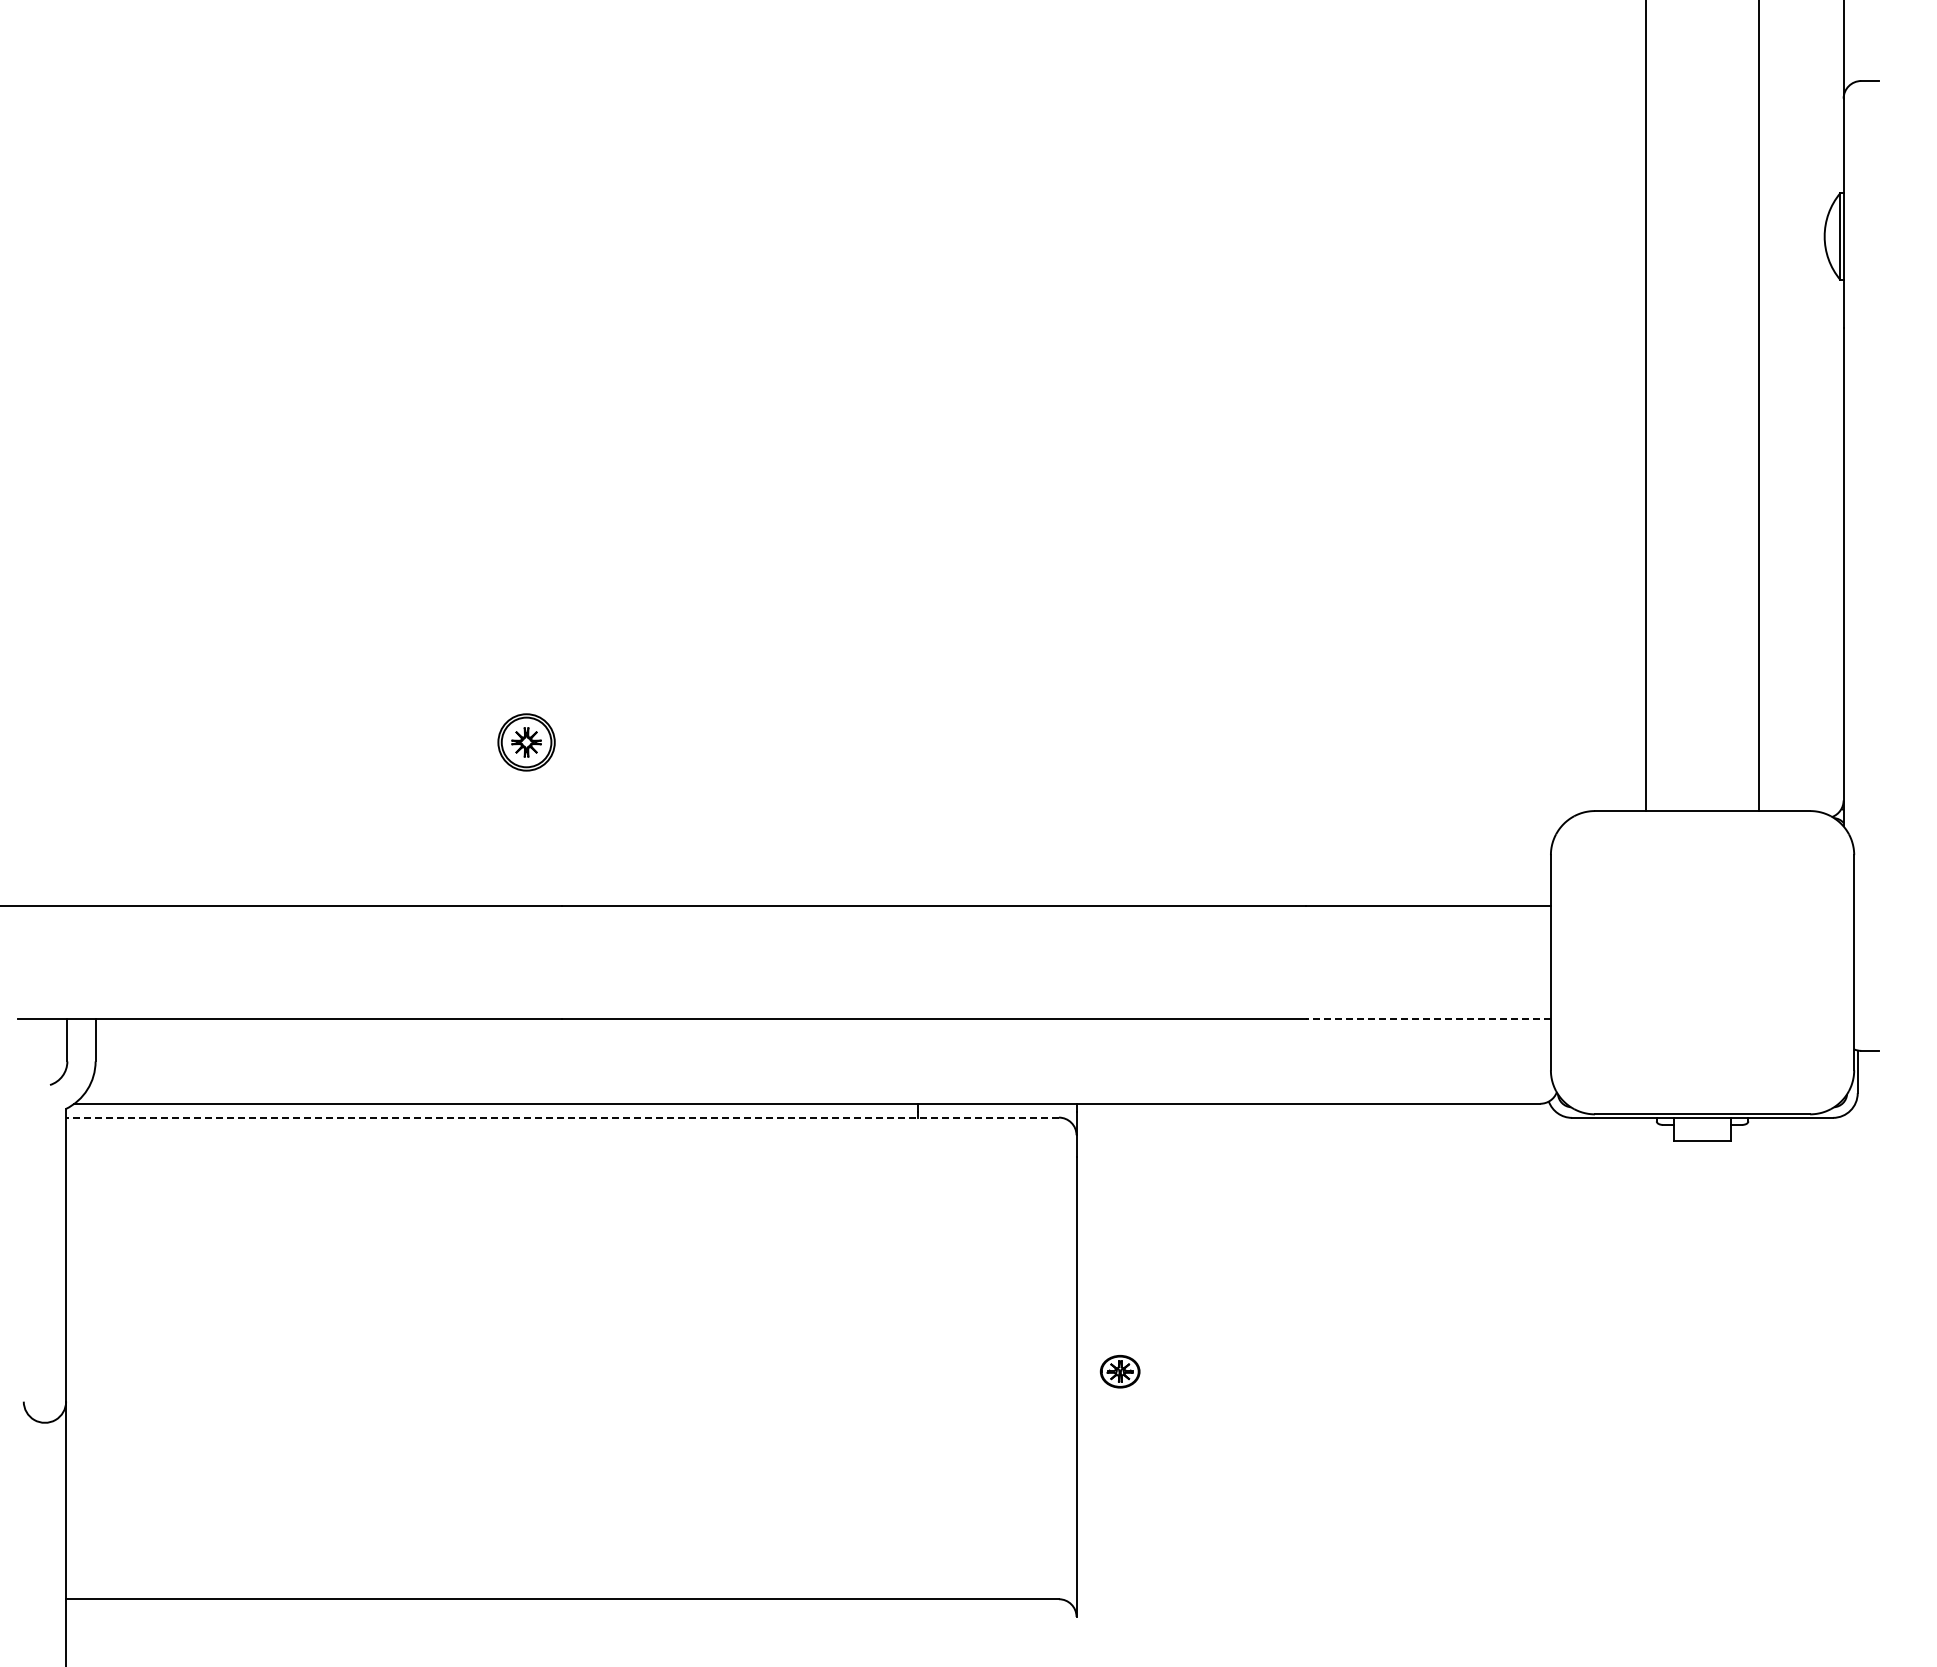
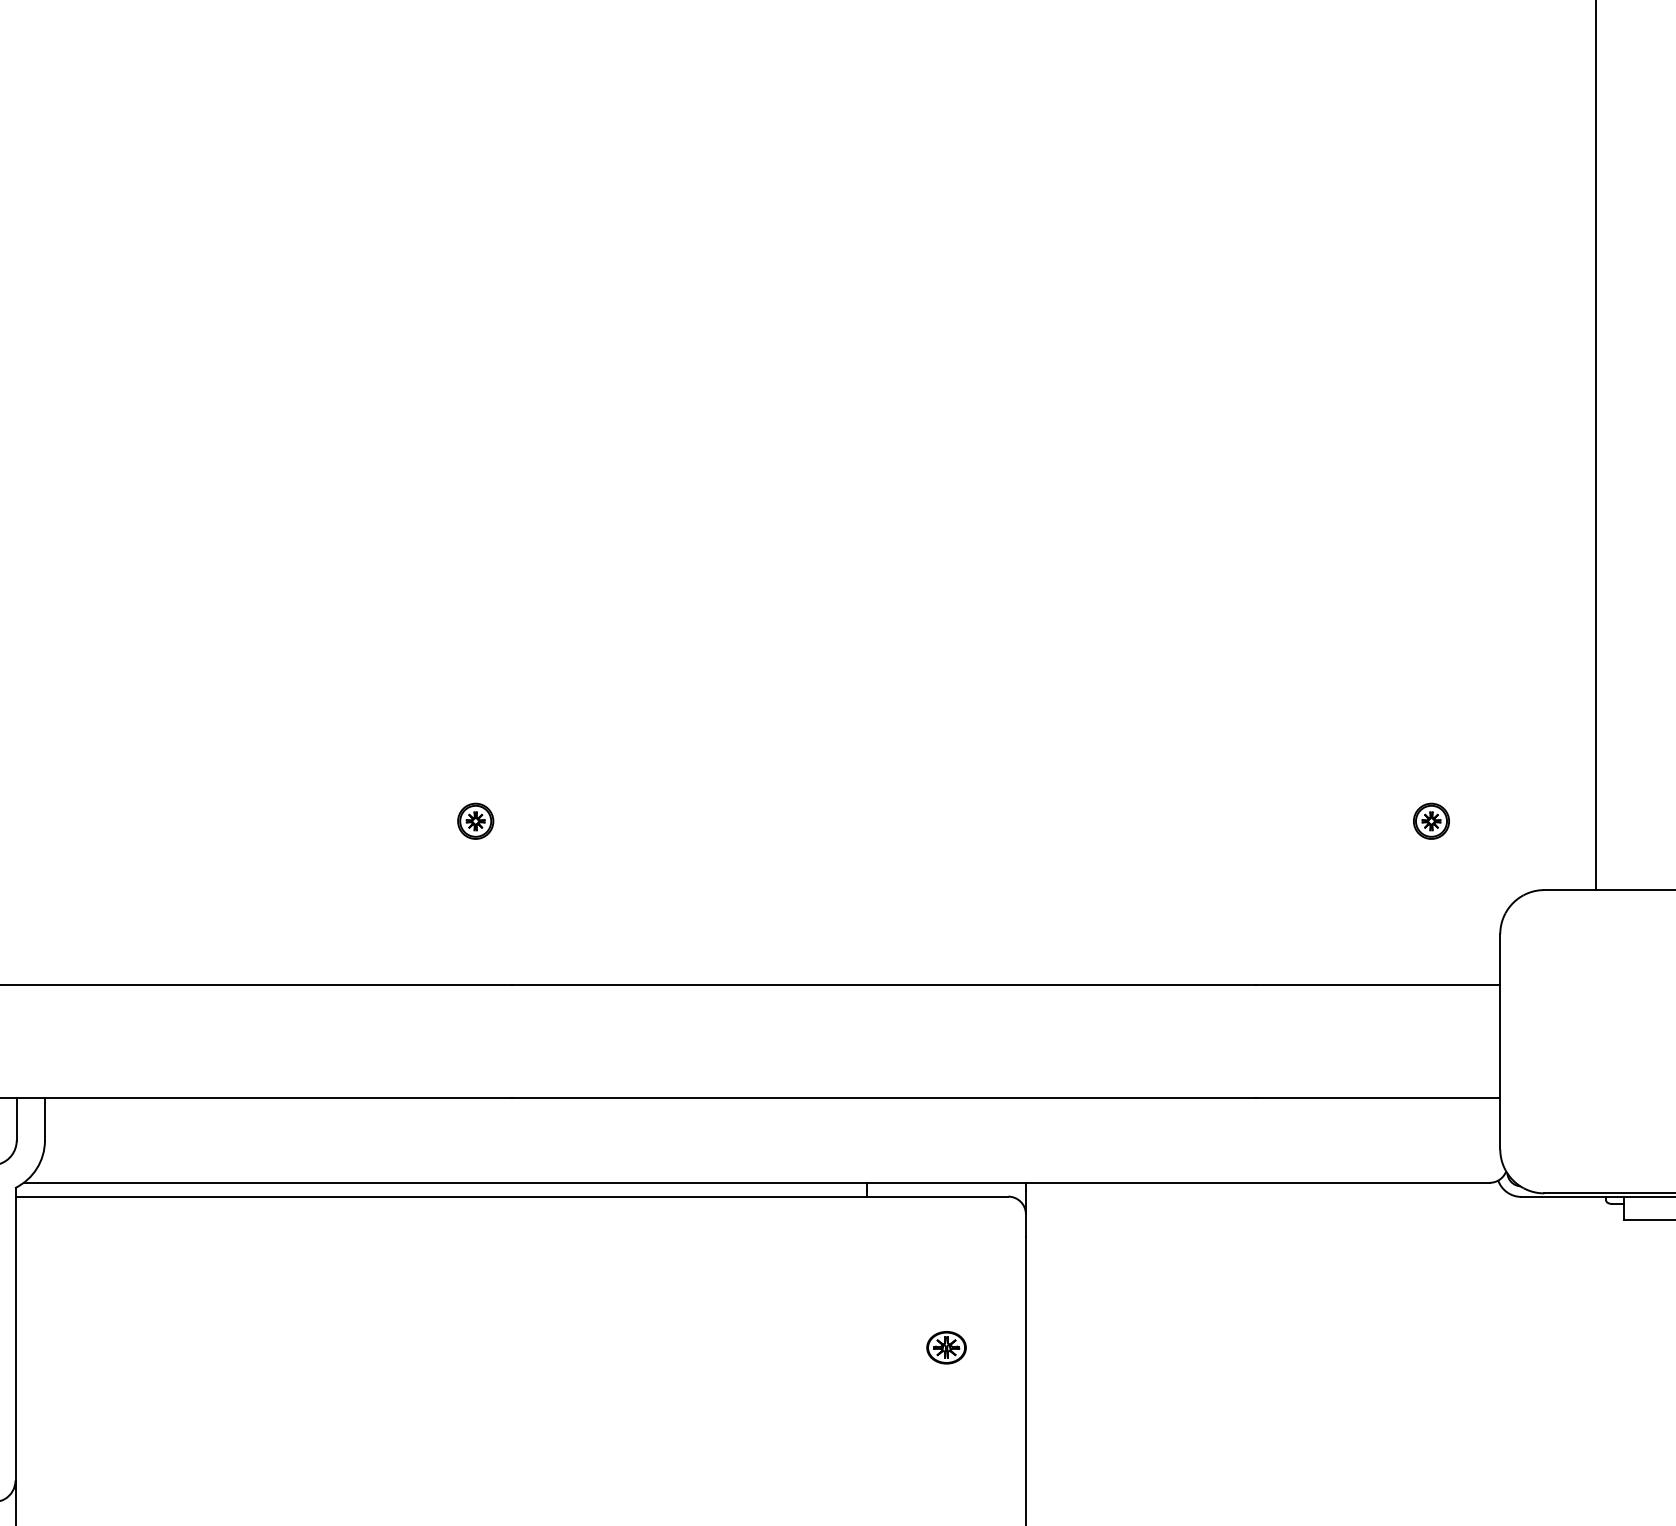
part: (525, 741) -> (474, 820), size x0.62
part: (1481, 741) -> (1430, 820), added
line: (1428, 1019) -> (1377, 1098), dashed -> solid
line: (562, 1117) -> (511, 1196), dashed -> solid
part: (1119, 1371) -> (945, 1347), moved

